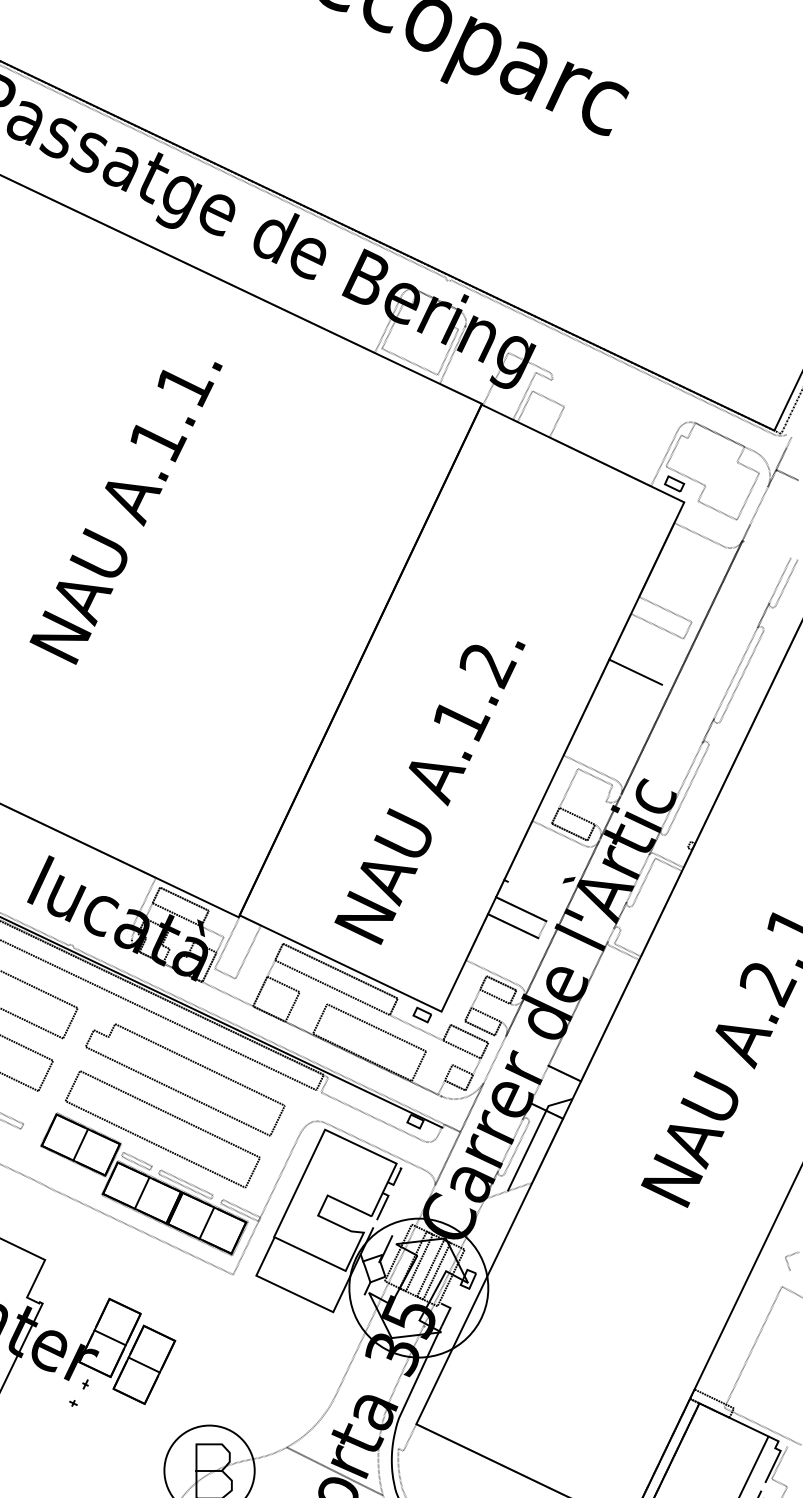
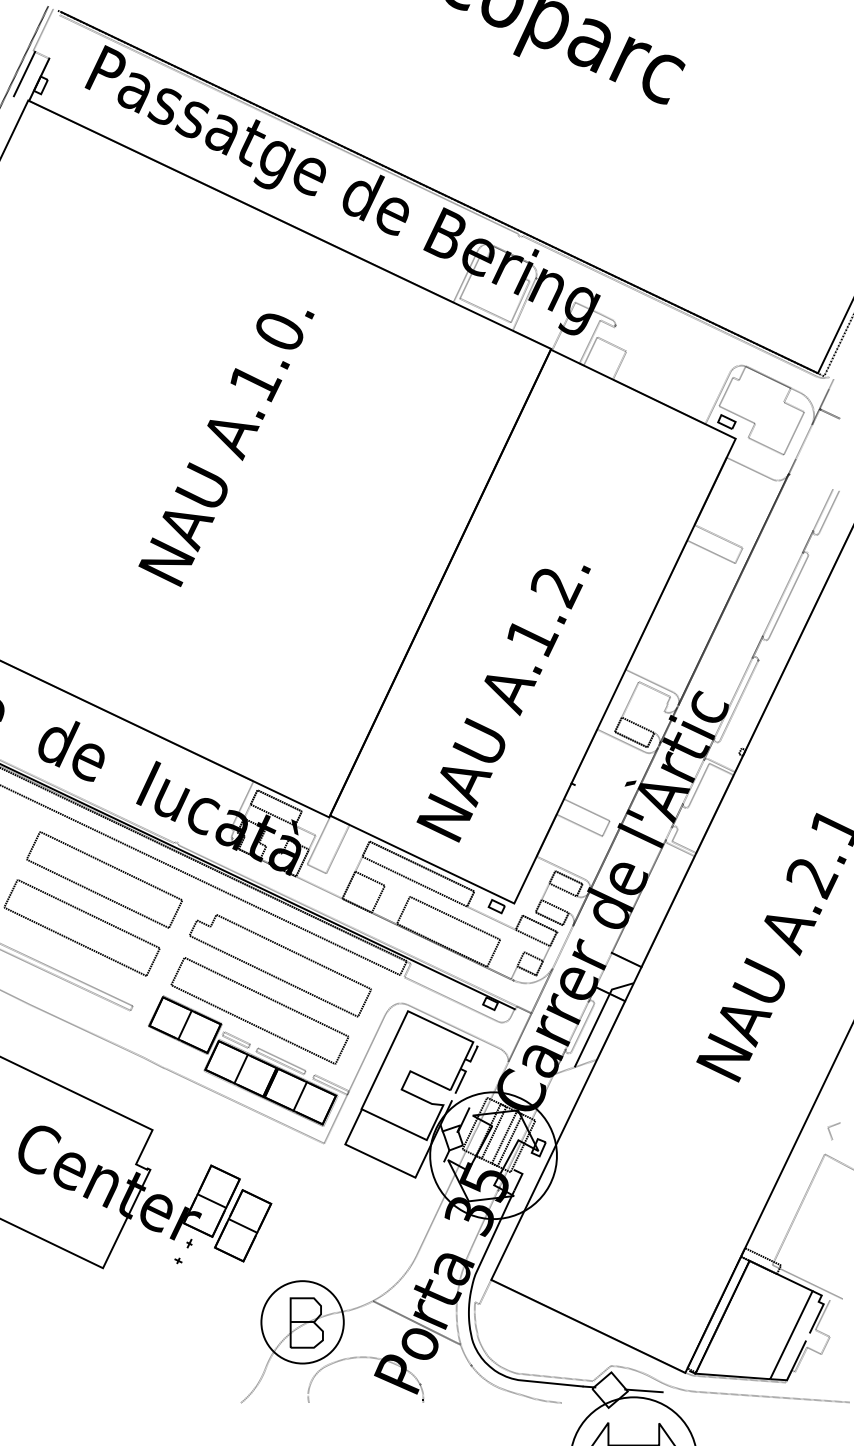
text: (185, 385) -> (280, 332), A.1.1. -> A.1.0.
line: (635, 671) -> (691, 593), removed
line: (520, 908) -> (586, 809), removed
line: (513, 926) -> (579, 825), removed

